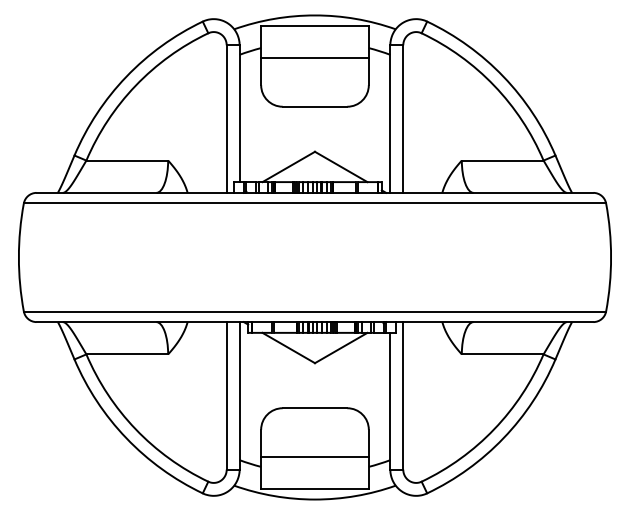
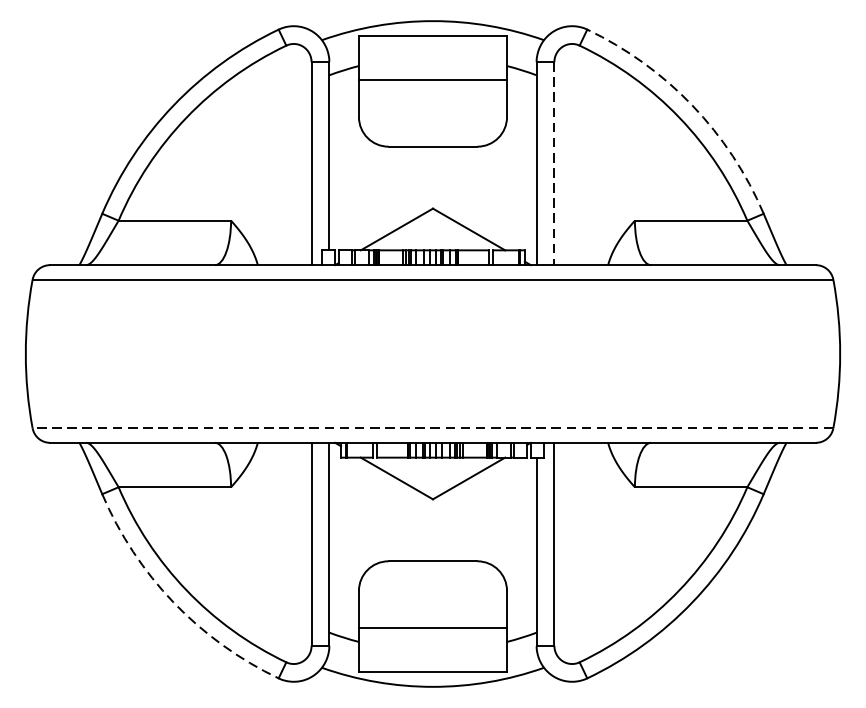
arc: (503, 76) -> (692, 105), solid -> dashed
line: (403, 119) -> (554, 164), solid -> dashed
line: (314, 311) -> (432, 428), solid -> dashed
arc: (126, 438) -> (173, 602), solid -> dashed

